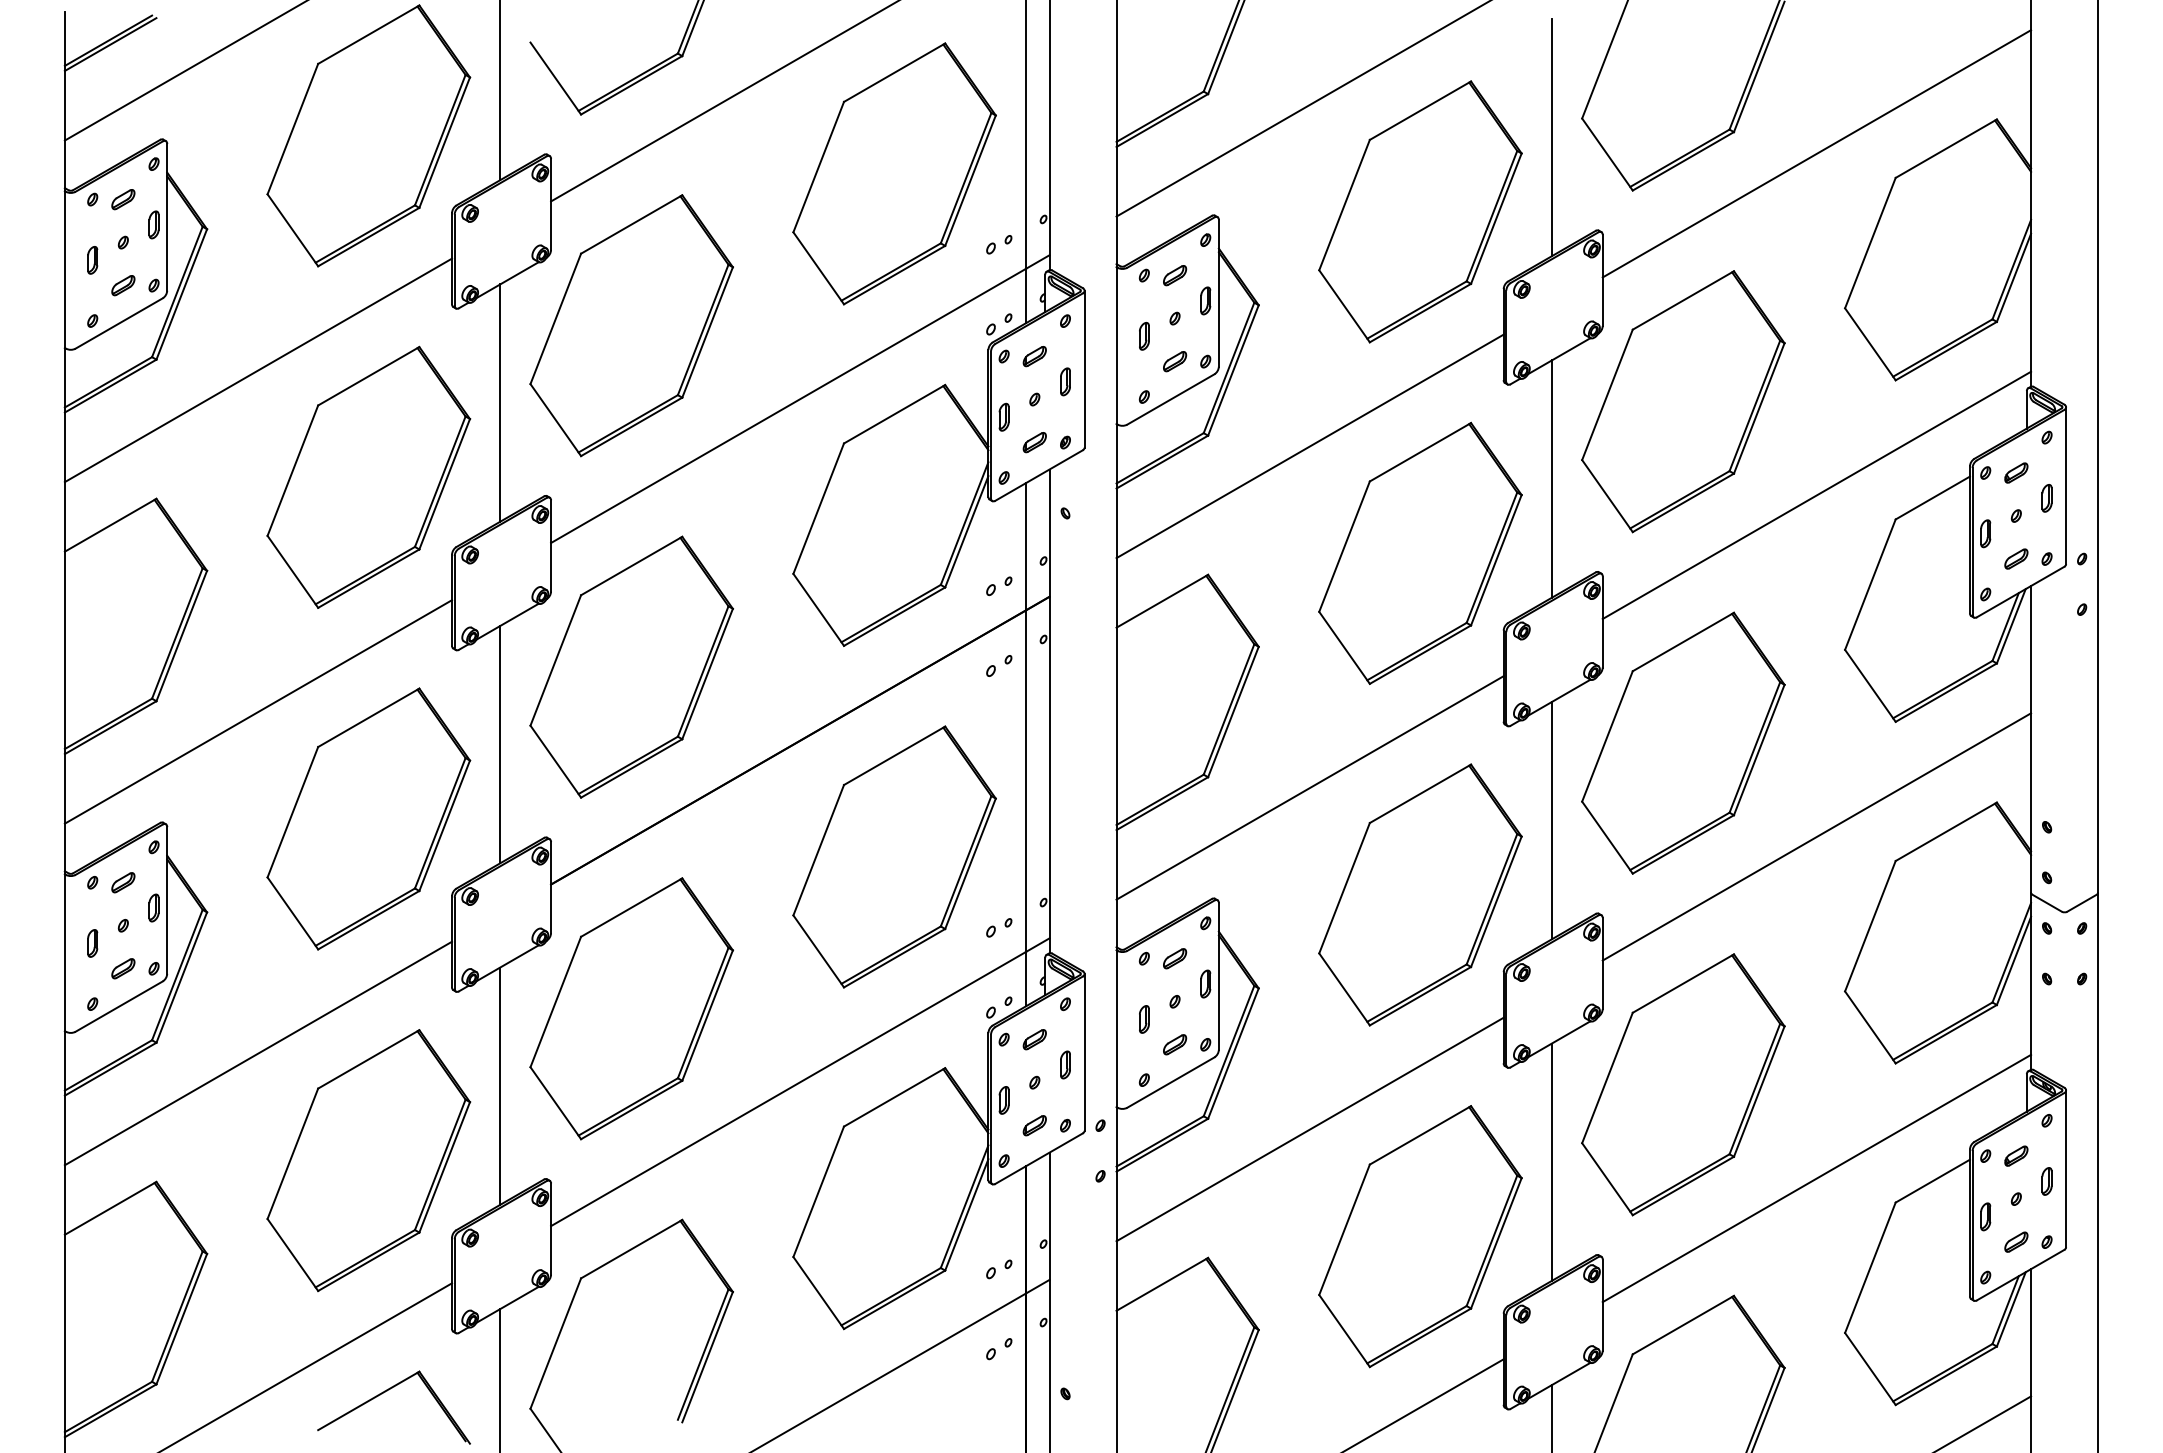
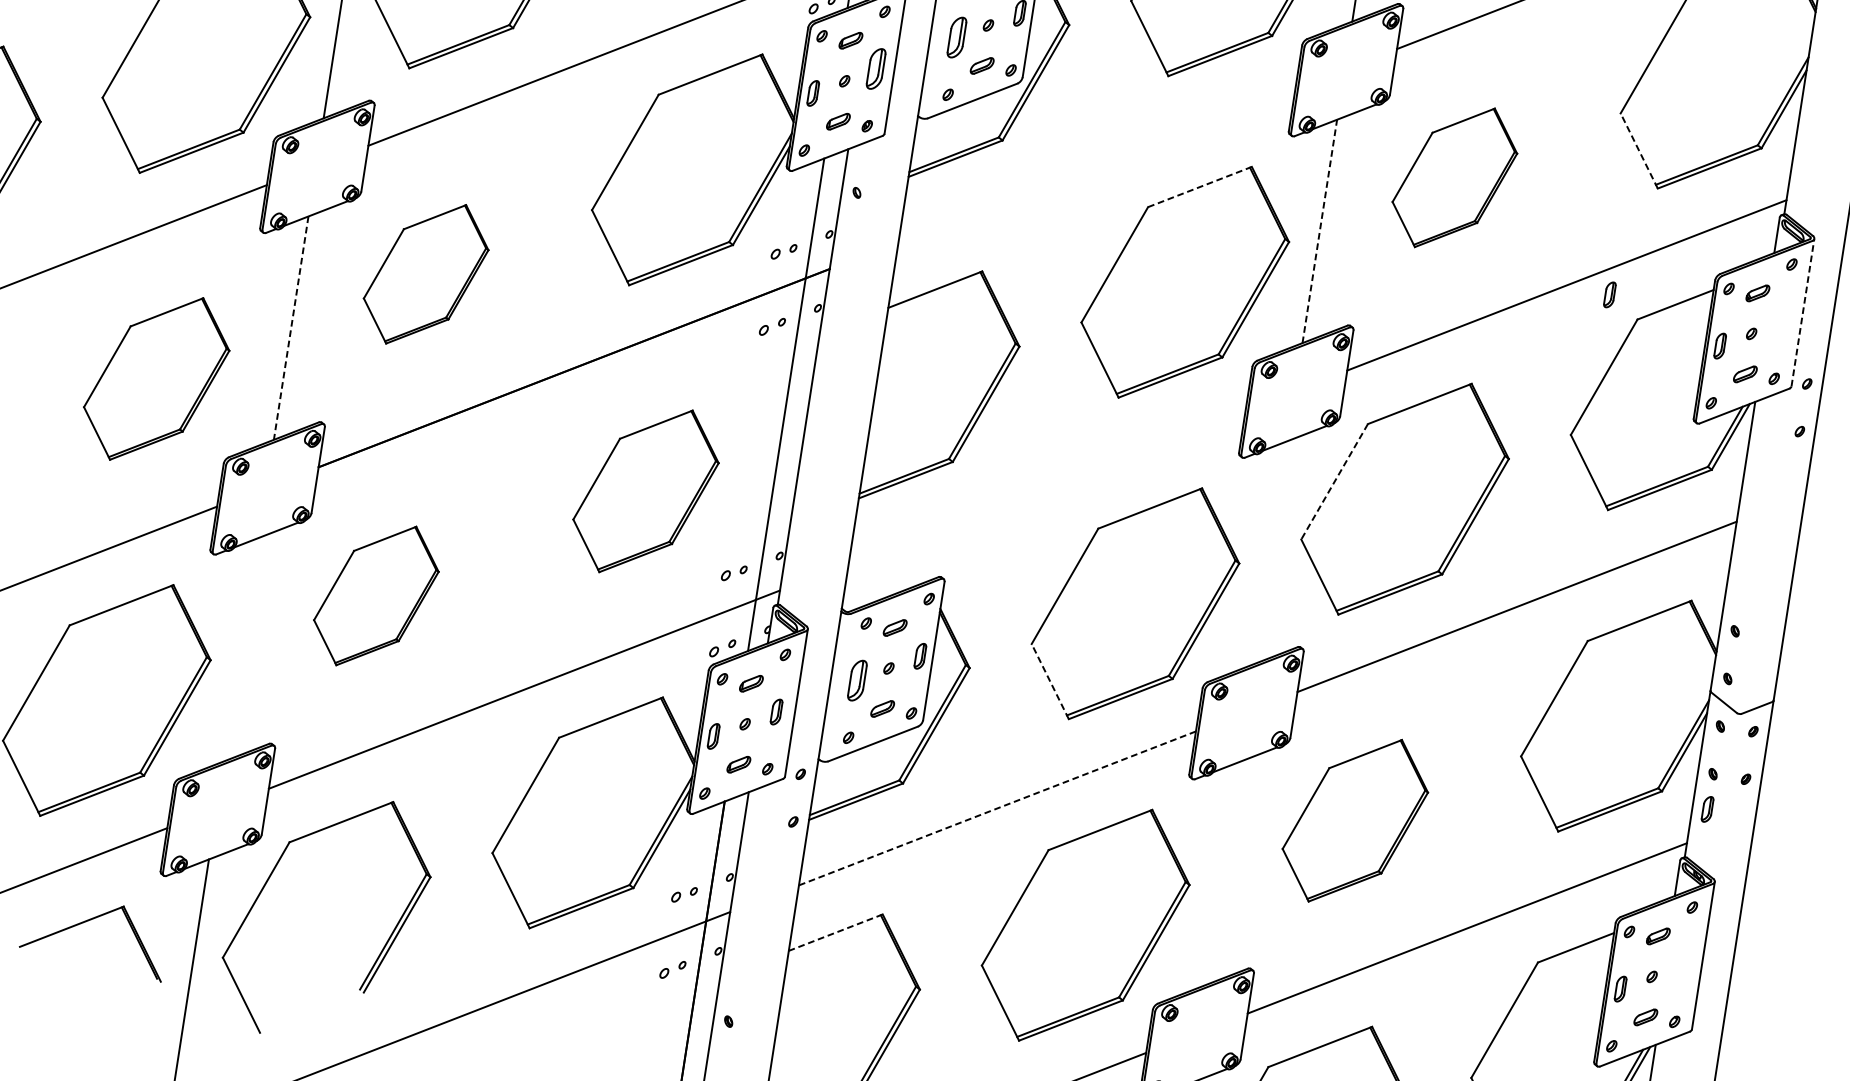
part: (1144, 336) -> (957, 37), size x1.6
line: (1870, 344) -> (1639, 151), solid -> dashed
part: (1065, 381) -> (876, 68), size x1.6
part: (1683, 401) -> (1455, 177), size x0.6
line: (1309, 446) -> (1096, 165), removed
line: (1420, 452) -> (1200, 187), solid -> dashed
line: (1551, 479) -> (1319, 231), solid -> dashed
line: (2066, 485) -> (1803, 312), solid -> dashed
part: (2046, 498) -> (1609, 294), moved
part: (631, 666) -> (426, 273), size x0.6
line: (1607, 736) -> (1334, 481), solid -> dashed
line: (500, 744) -> (291, 328), solid -> dashed
line: (1309, 787) -> (1046, 486), removed
part: (368, 818) -> (156, 378), size x0.7
line: (1551, 820) -> (1269, 552), removed
part: (894, 856) -> (646, 490), size x0.7
line: (1344, 989) -> (1050, 681), solid -> dashed
part: (631, 1008) -> (376, 595), size x0.6
part: (1144, 1019) -> (857, 680), size x1.6
part: (1683, 1084) -> (1355, 820), size x0.7
line: (500, 1085) -> (241, 649), removed
line: (1310, 1129) -> (997, 808), solid -> dashed
line: (1551, 1161) -> (1220, 873), removed
part: (2046, 1181) -> (1707, 809), moved
line: (1162, 1284) -> (835, 932), solid -> dashed

